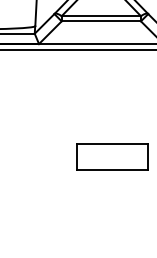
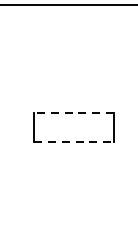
line: (112, 144) -> (74, 112), solid -> dashed
line: (113, 170) -> (75, 142), solid -> dashed

